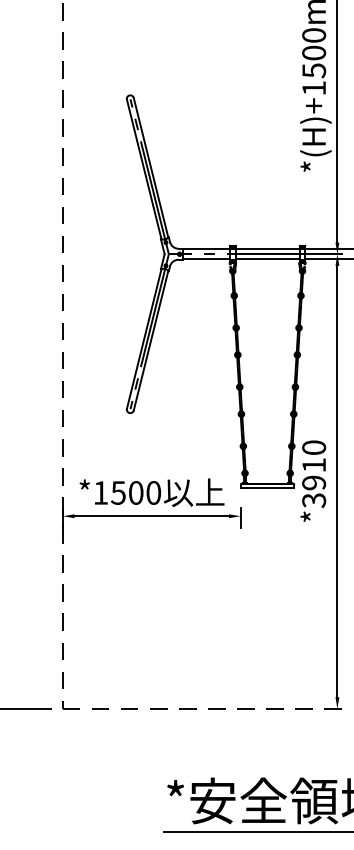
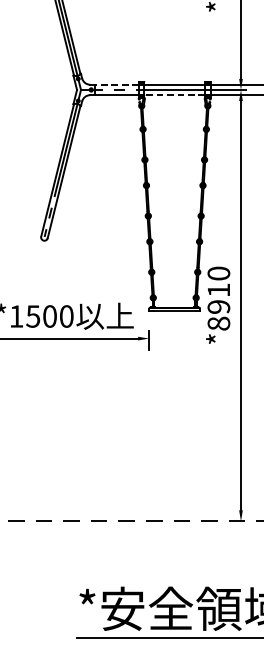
line: (206, 249) -> (116, 85), solid -> dashed
line: (267, 259) -> (174, 94), solid -> dashed
text: (313, 500) -> (218, 323), *3910 -> *8910

